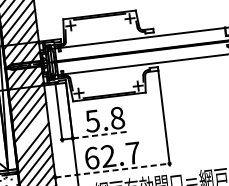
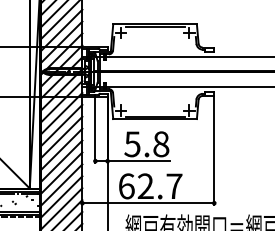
line: (31, 132) -> (61, 148), added
line: (99, 135) -> (138, 161), dashed -> solid
line: (112, 170) -> (148, 203), dashed -> solid

